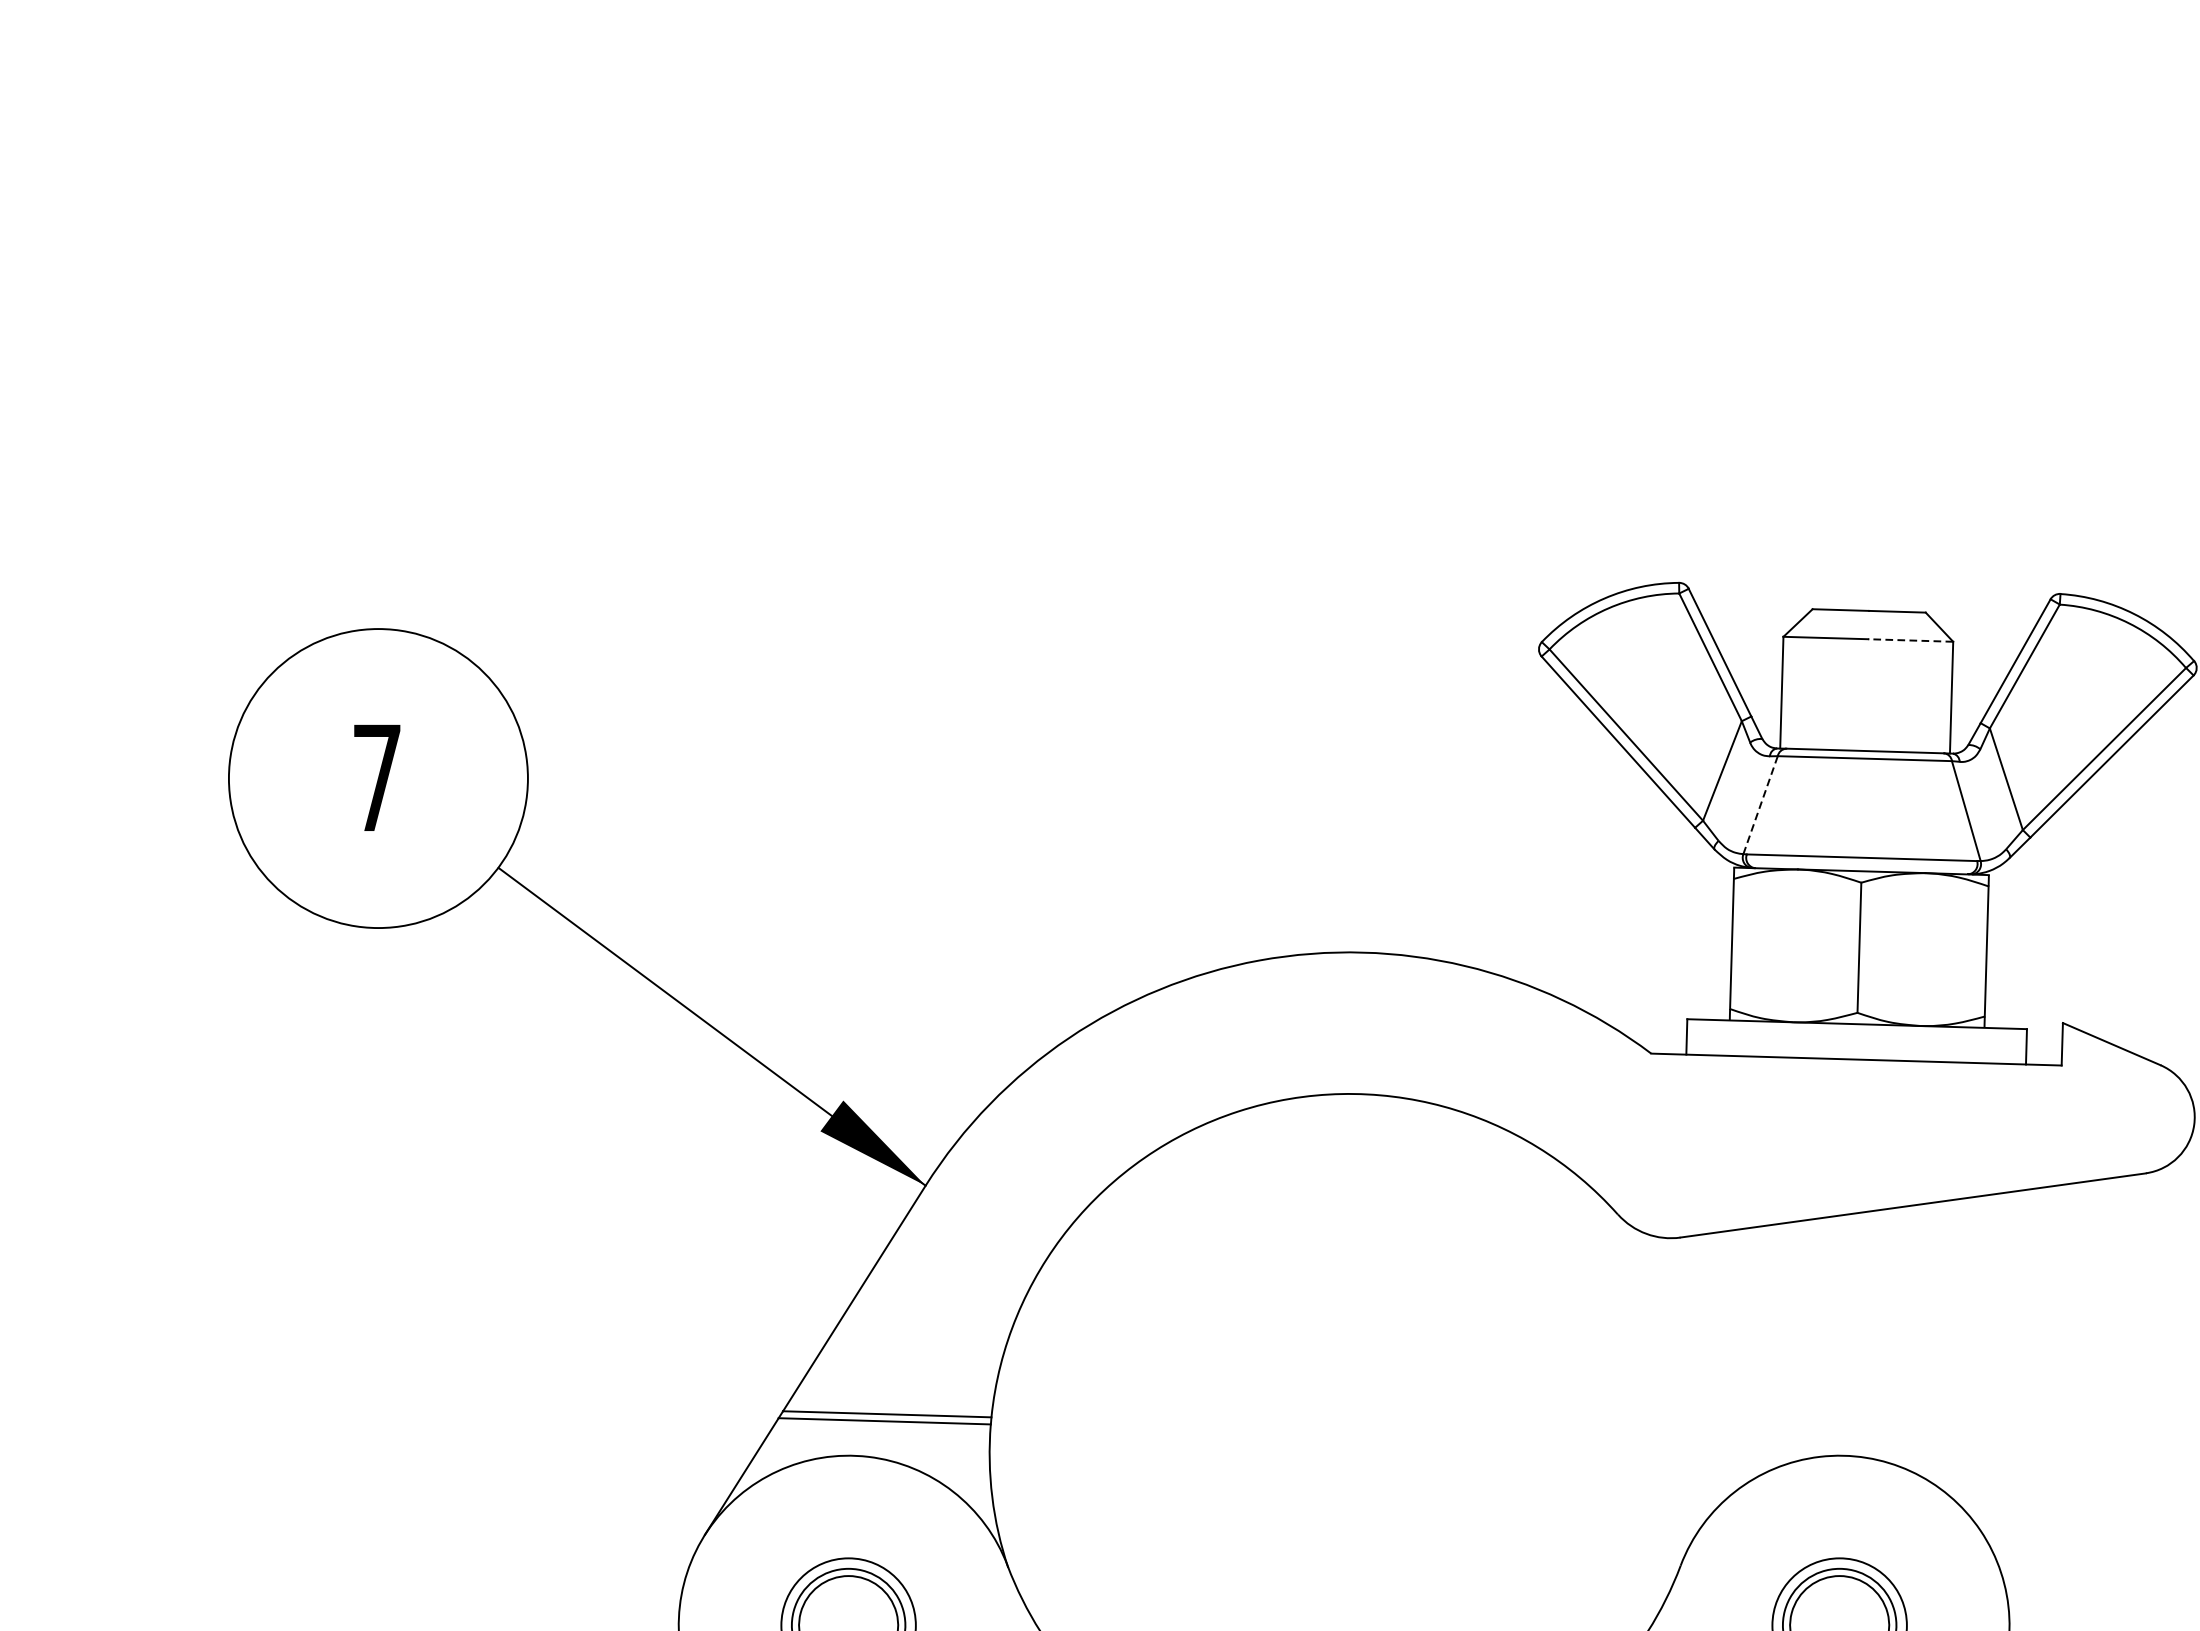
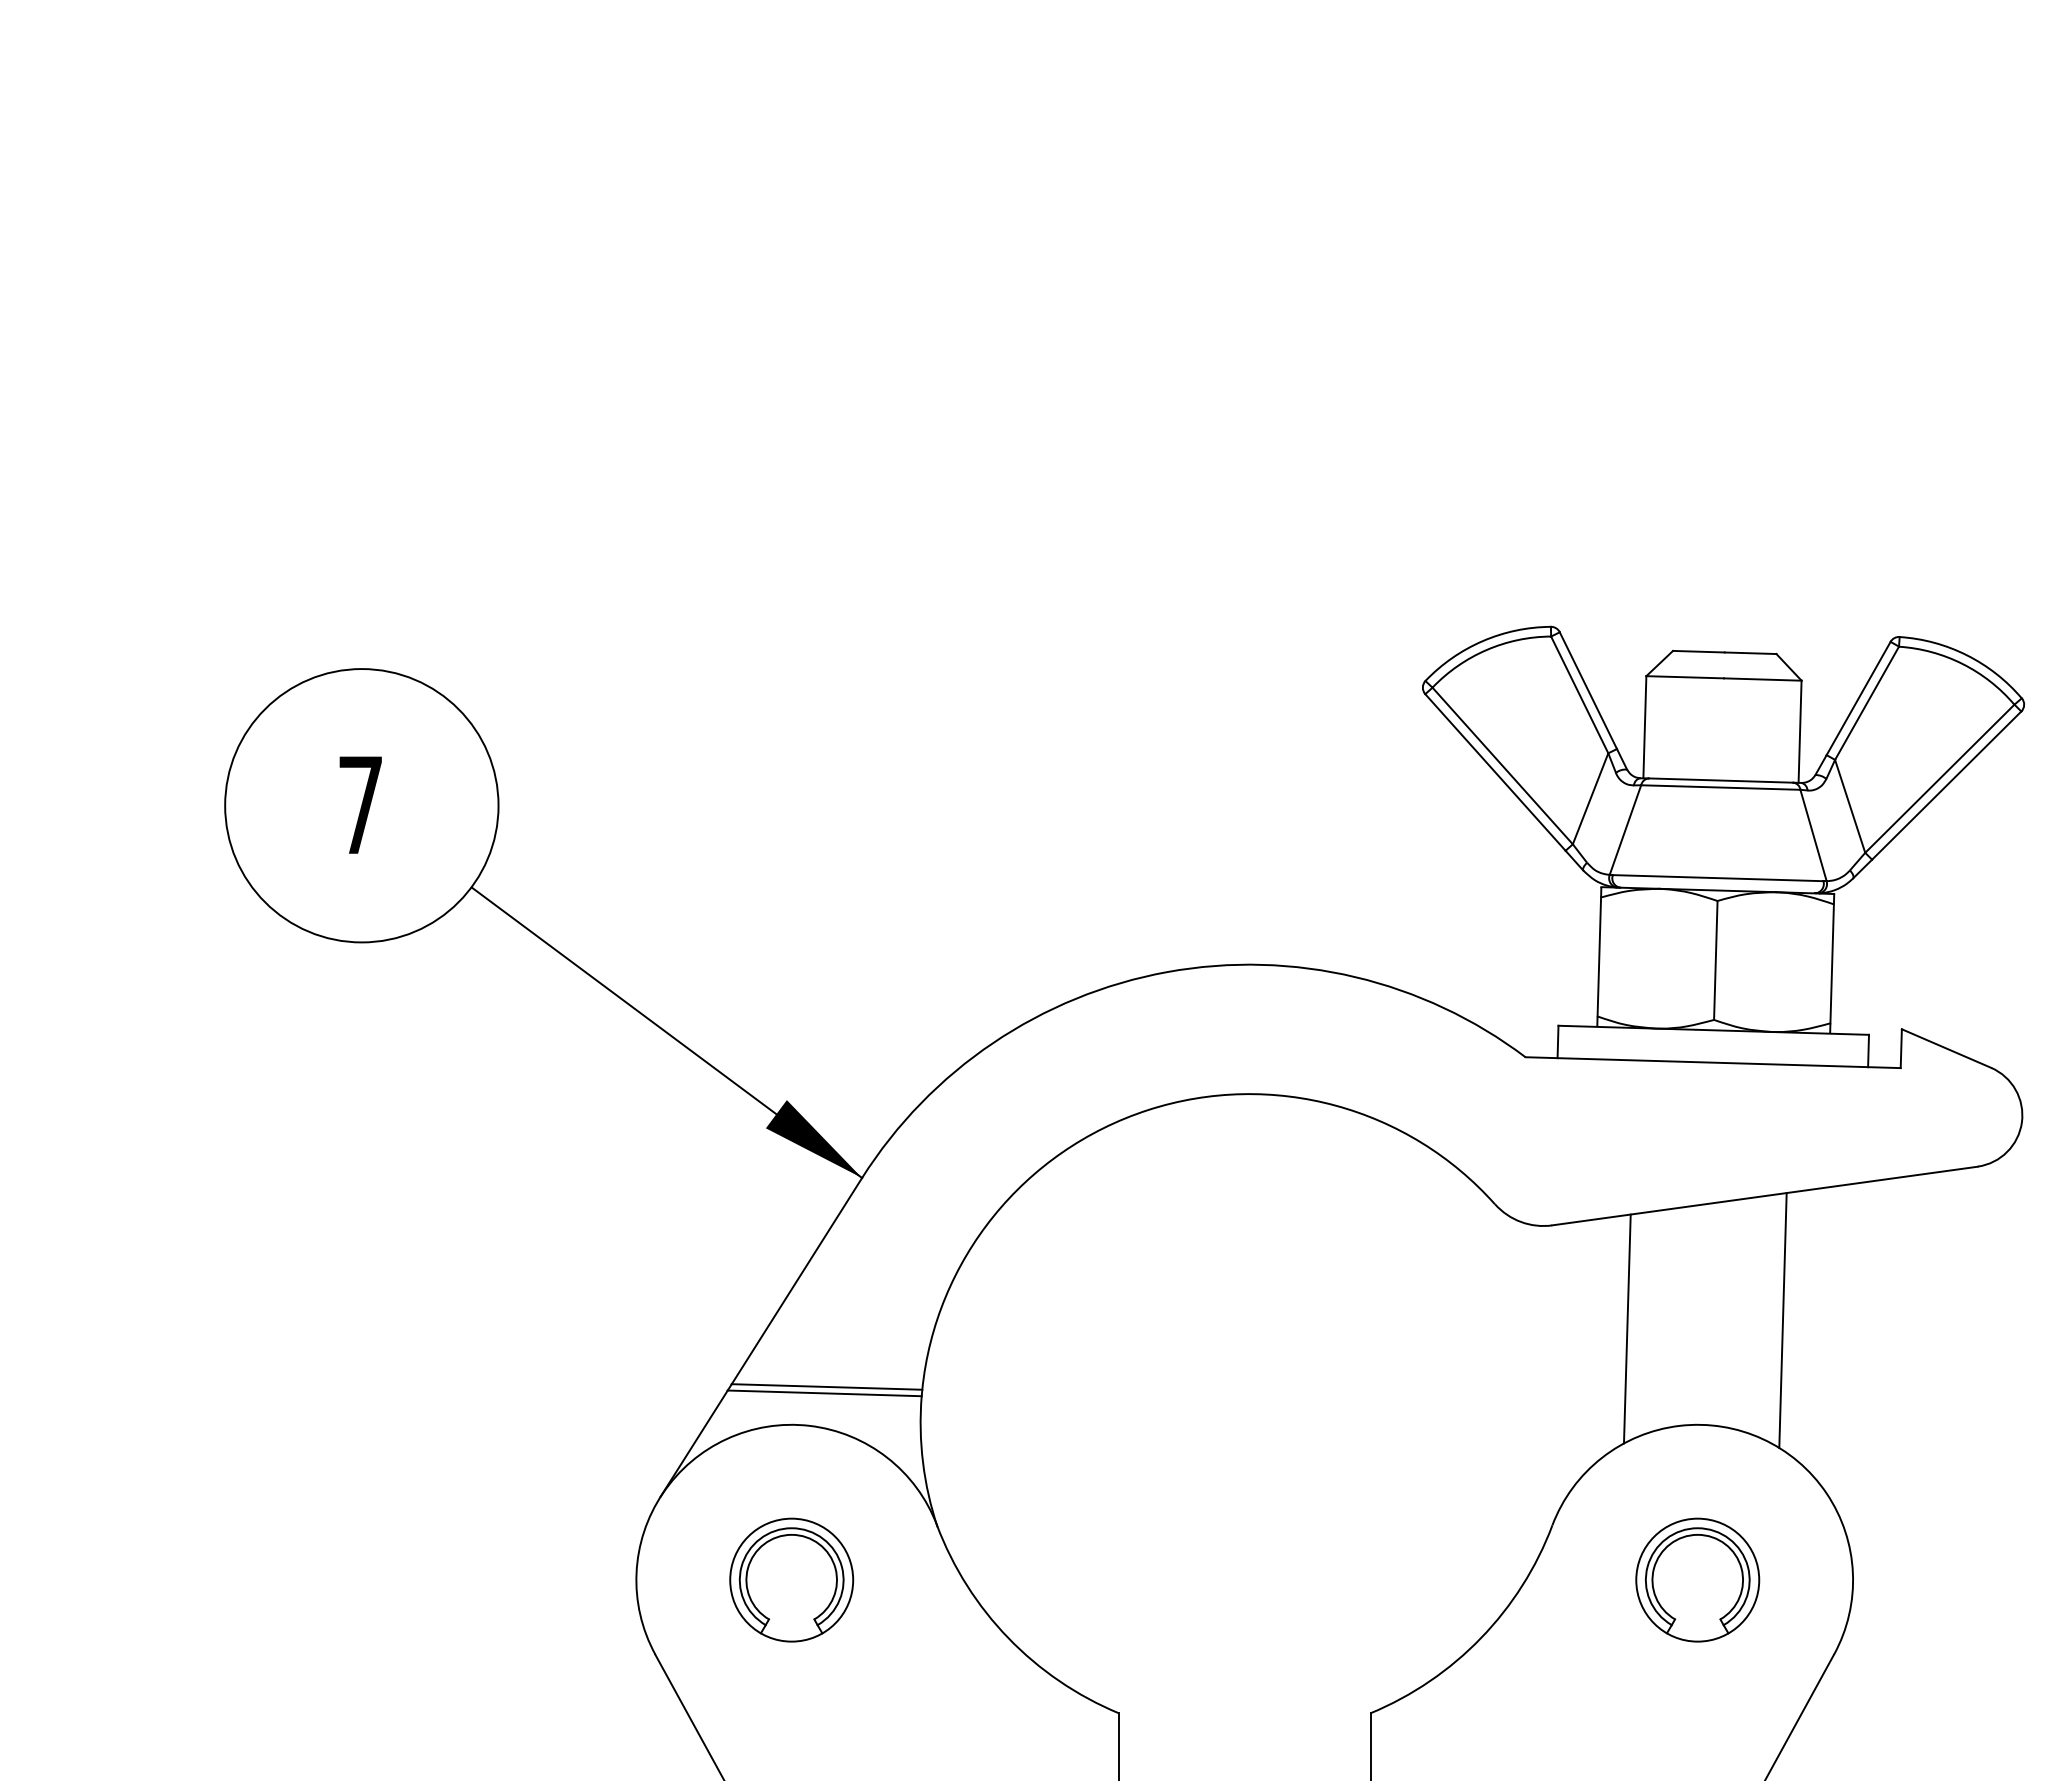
line: (1910, 640) -> (1762, 679), dashed -> solid
line: (1760, 805) -> (1625, 830), dashed -> solid
line: (1932, 1341) -> (1782, 1320), added
line: (1761, 1350) -> (1626, 1328), added

